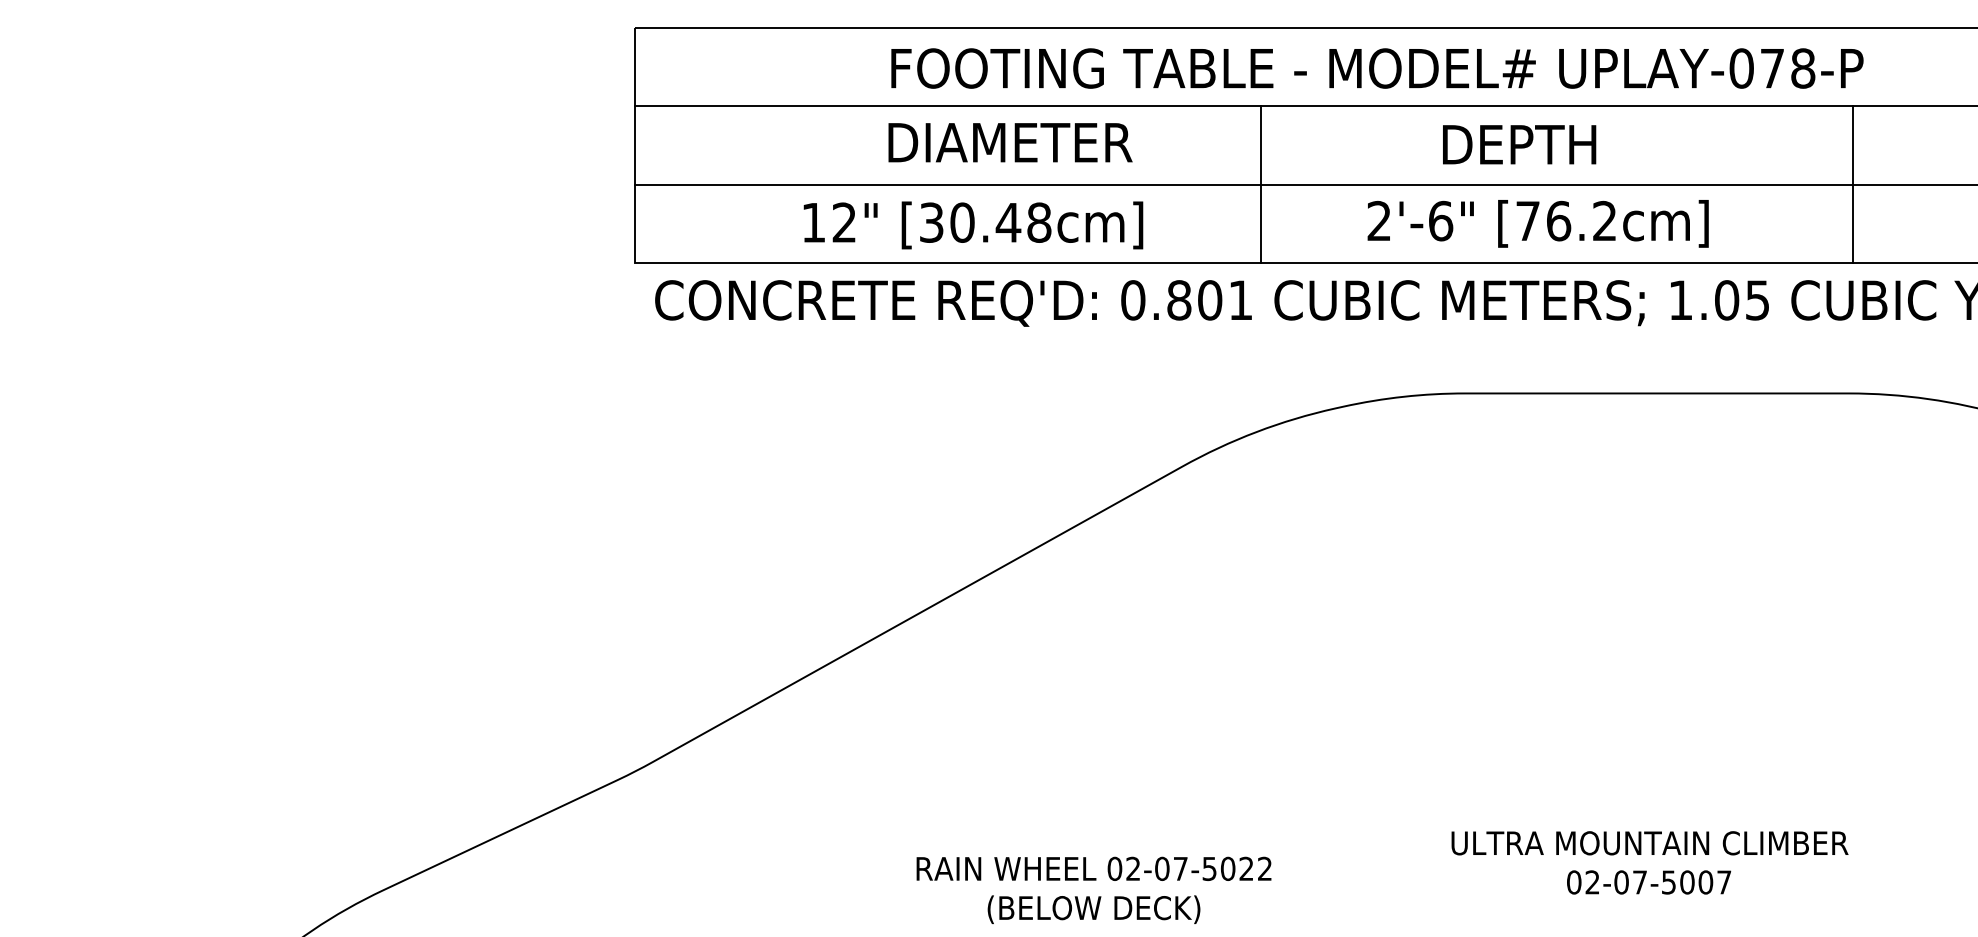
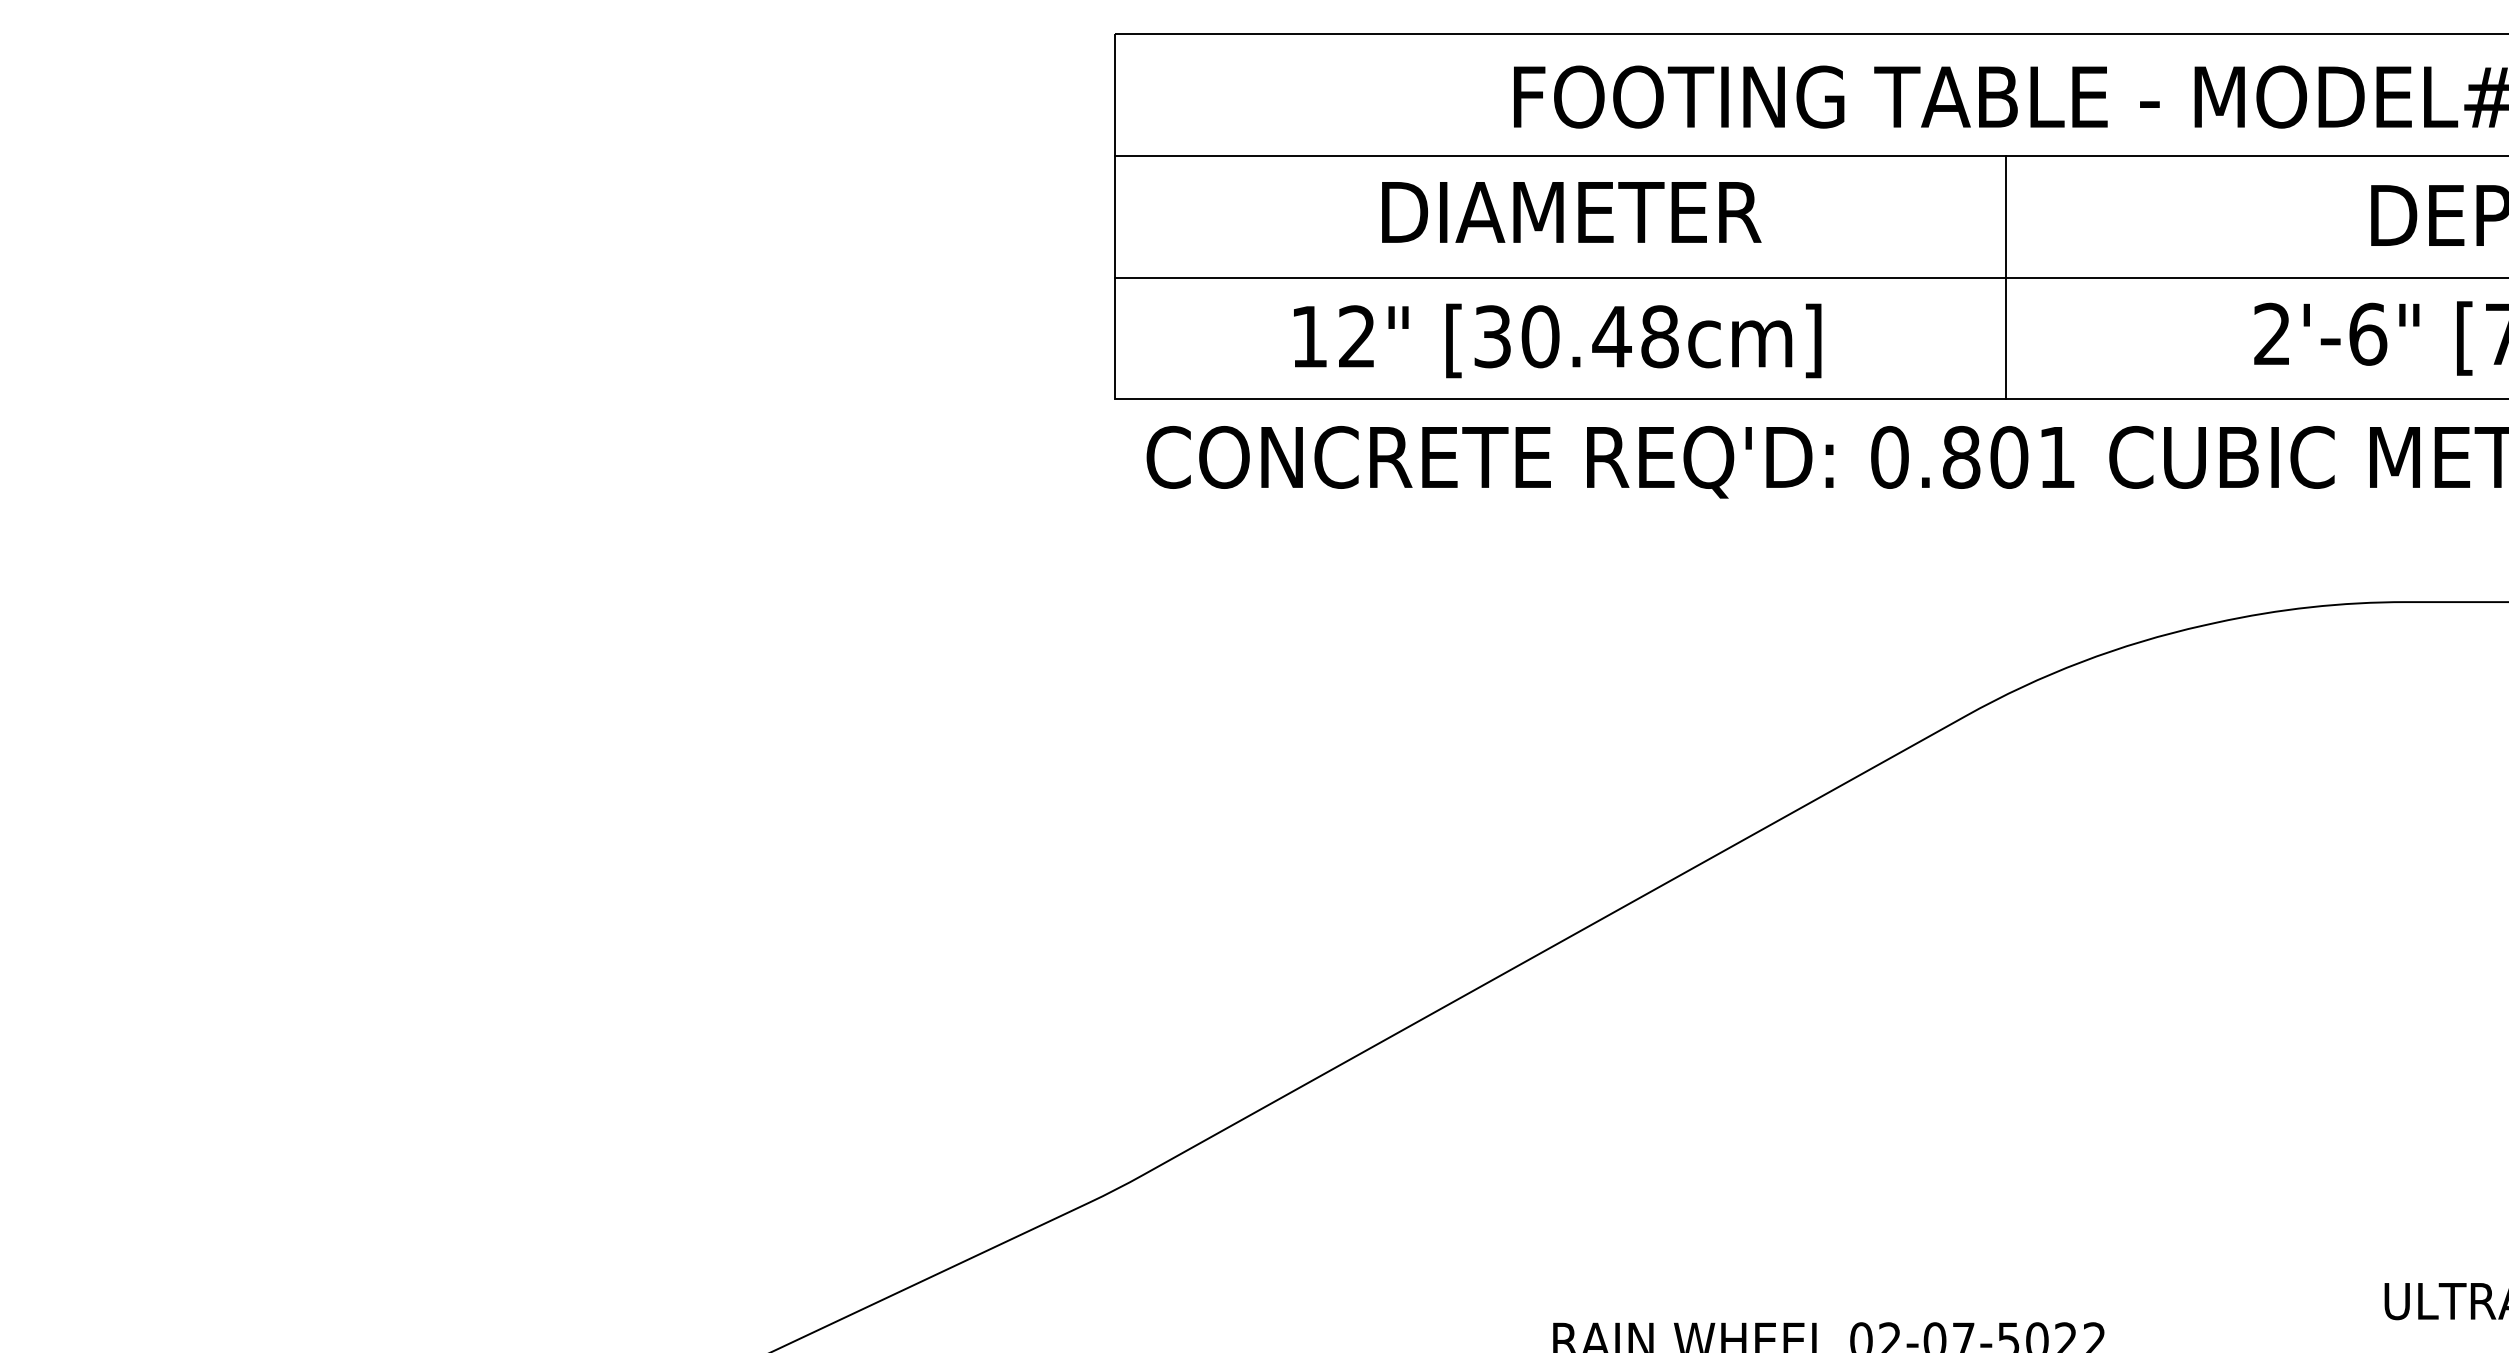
text: (1010, 142) -> (1571, 212), moved
line: (1261, 184) -> (2006, 277), moved
text: (973, 225) -> (1557, 341), moved

